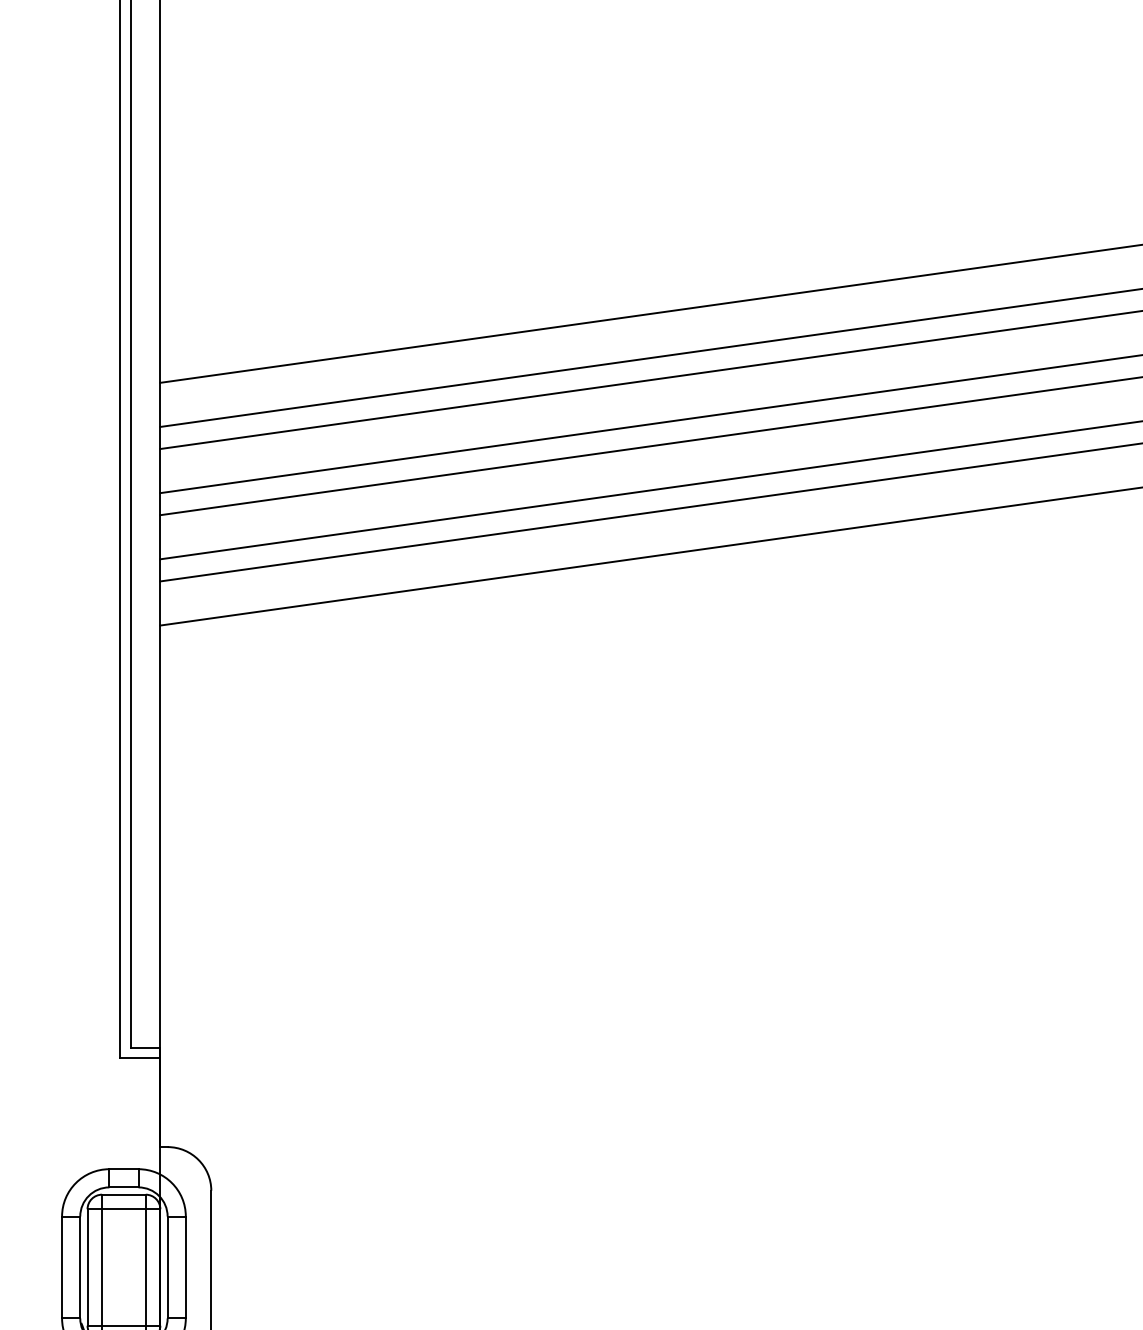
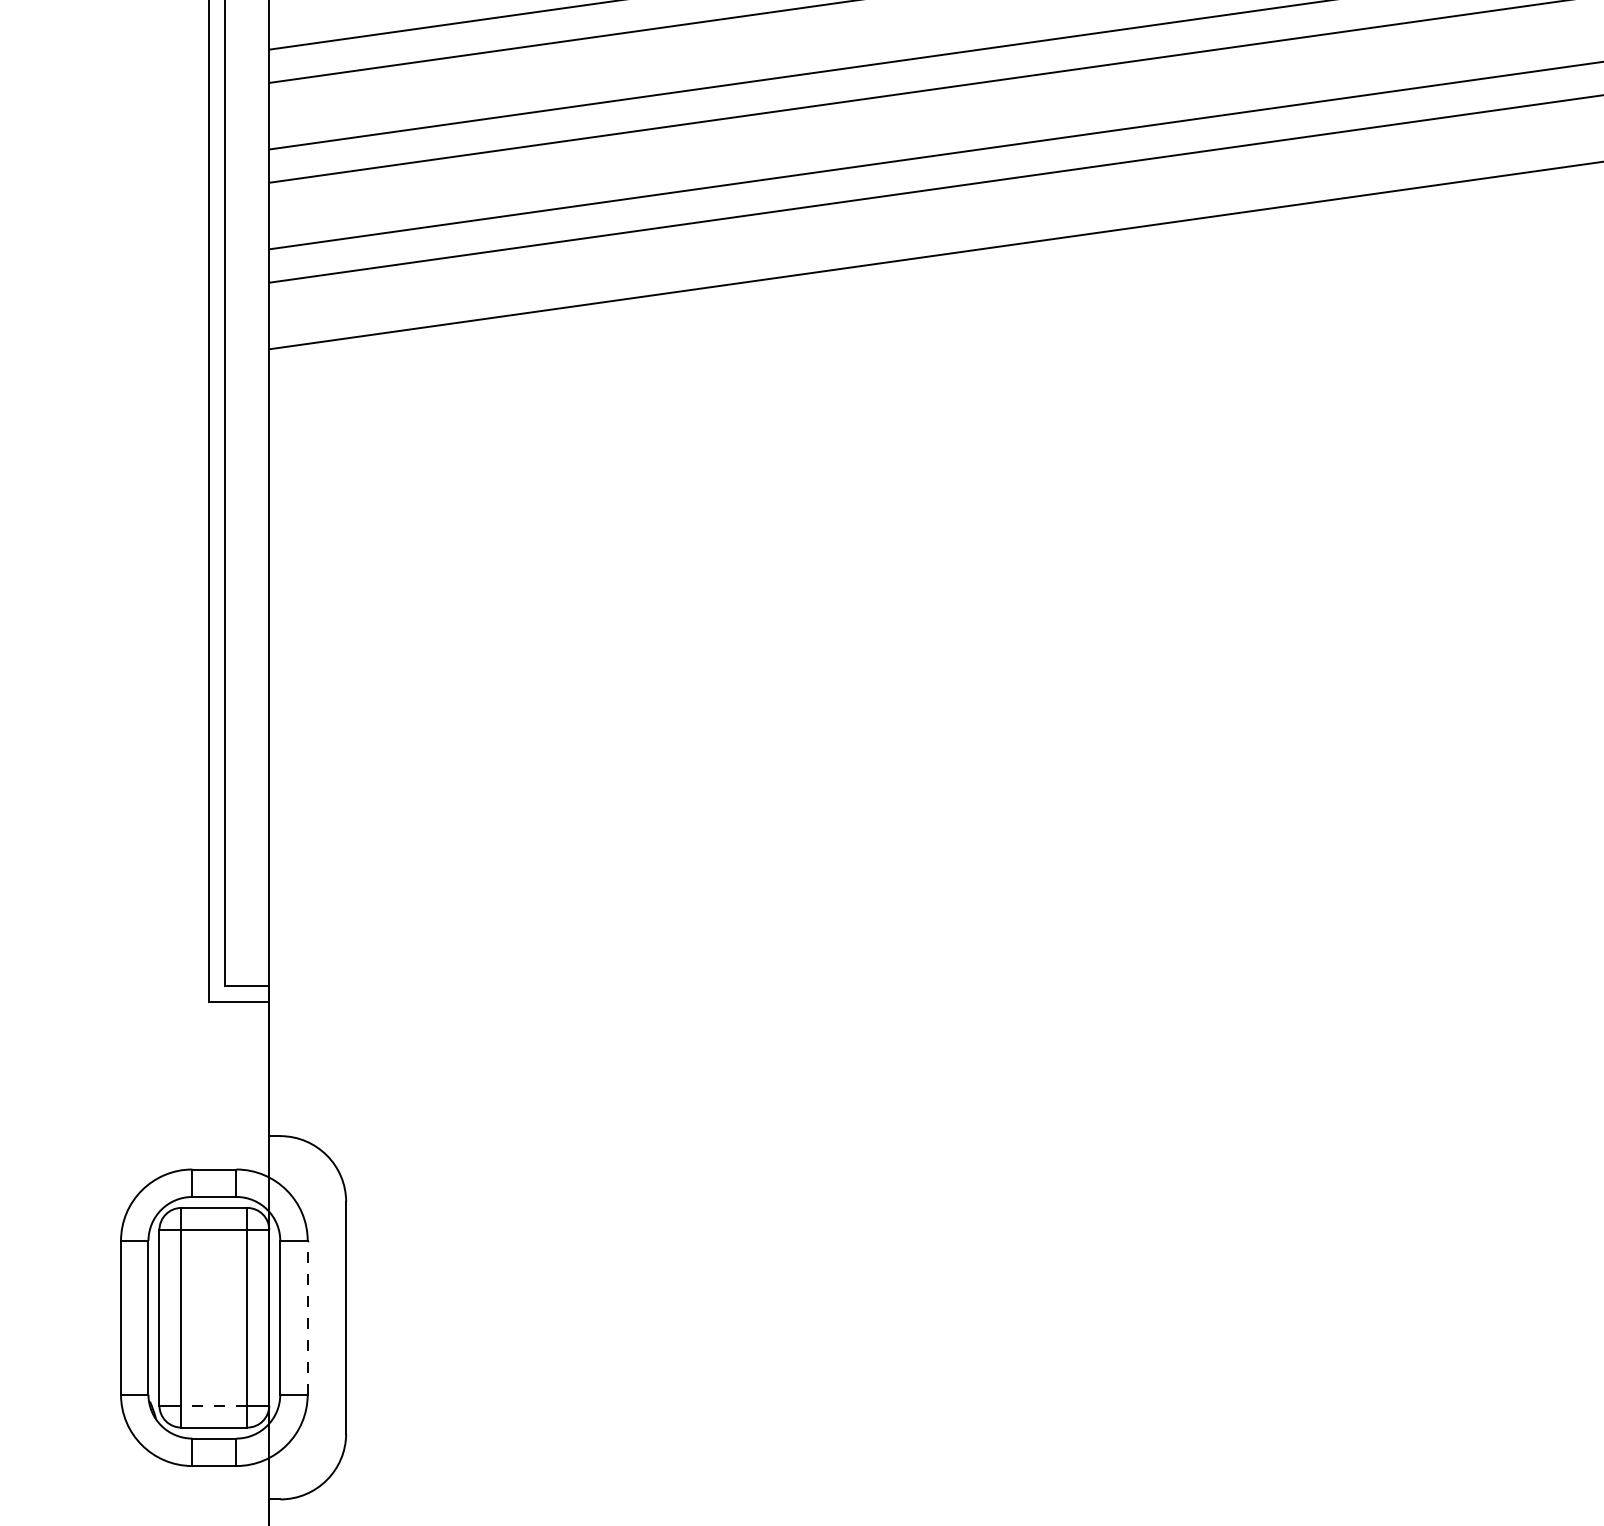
line: (185, 1267) -> (307, 1317), solid -> dashed
line: (123, 1325) -> (213, 1405), solid -> dashed

